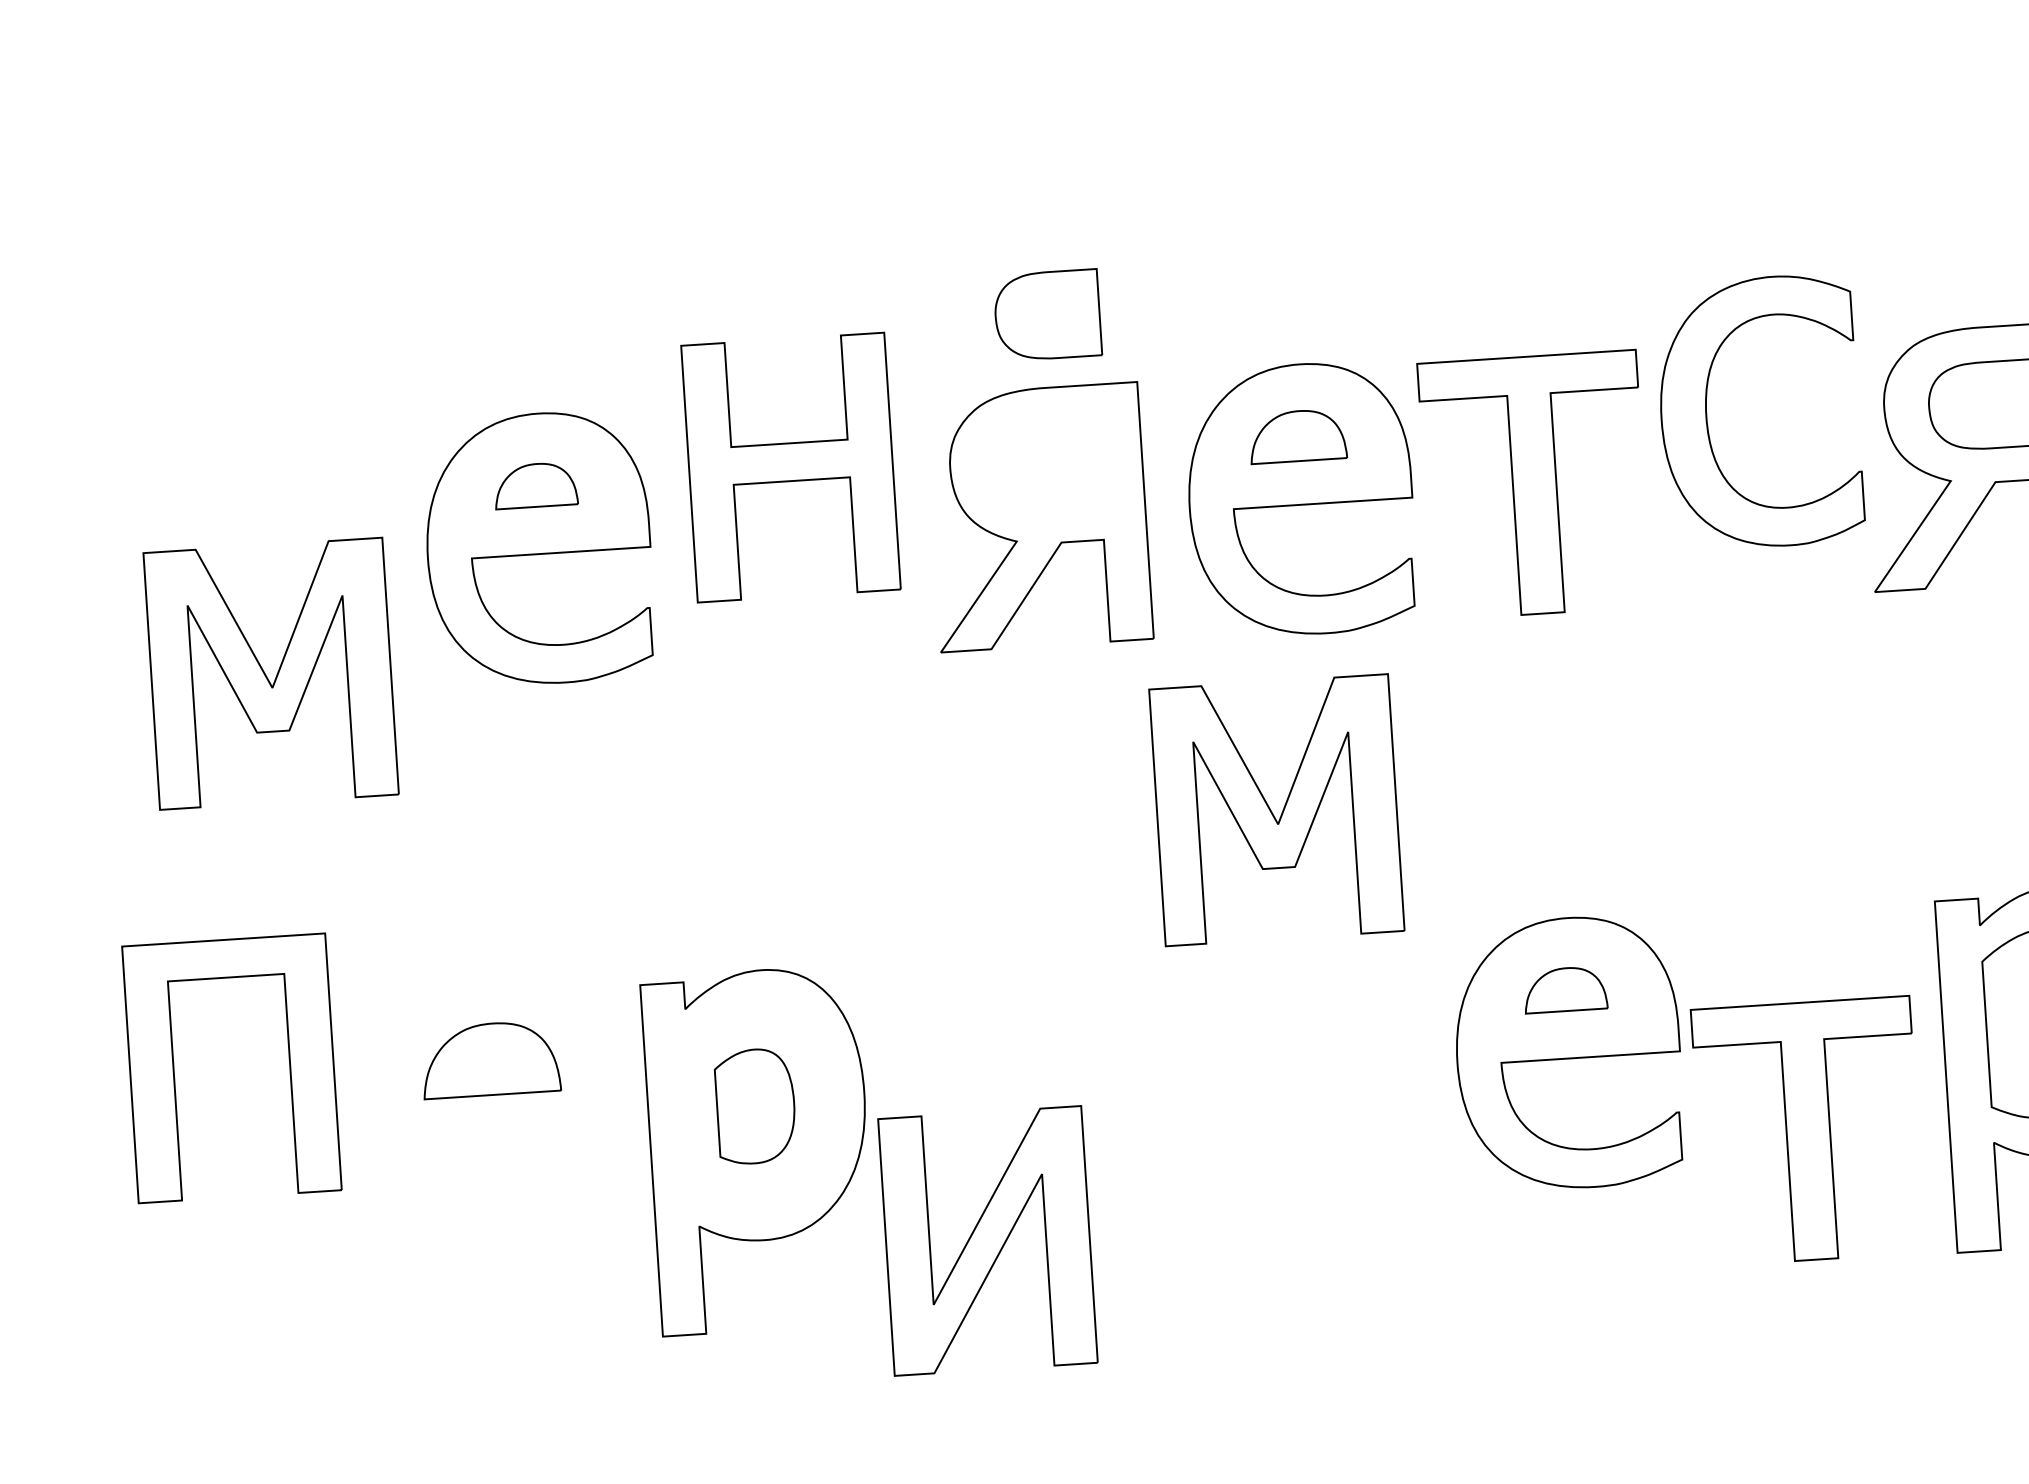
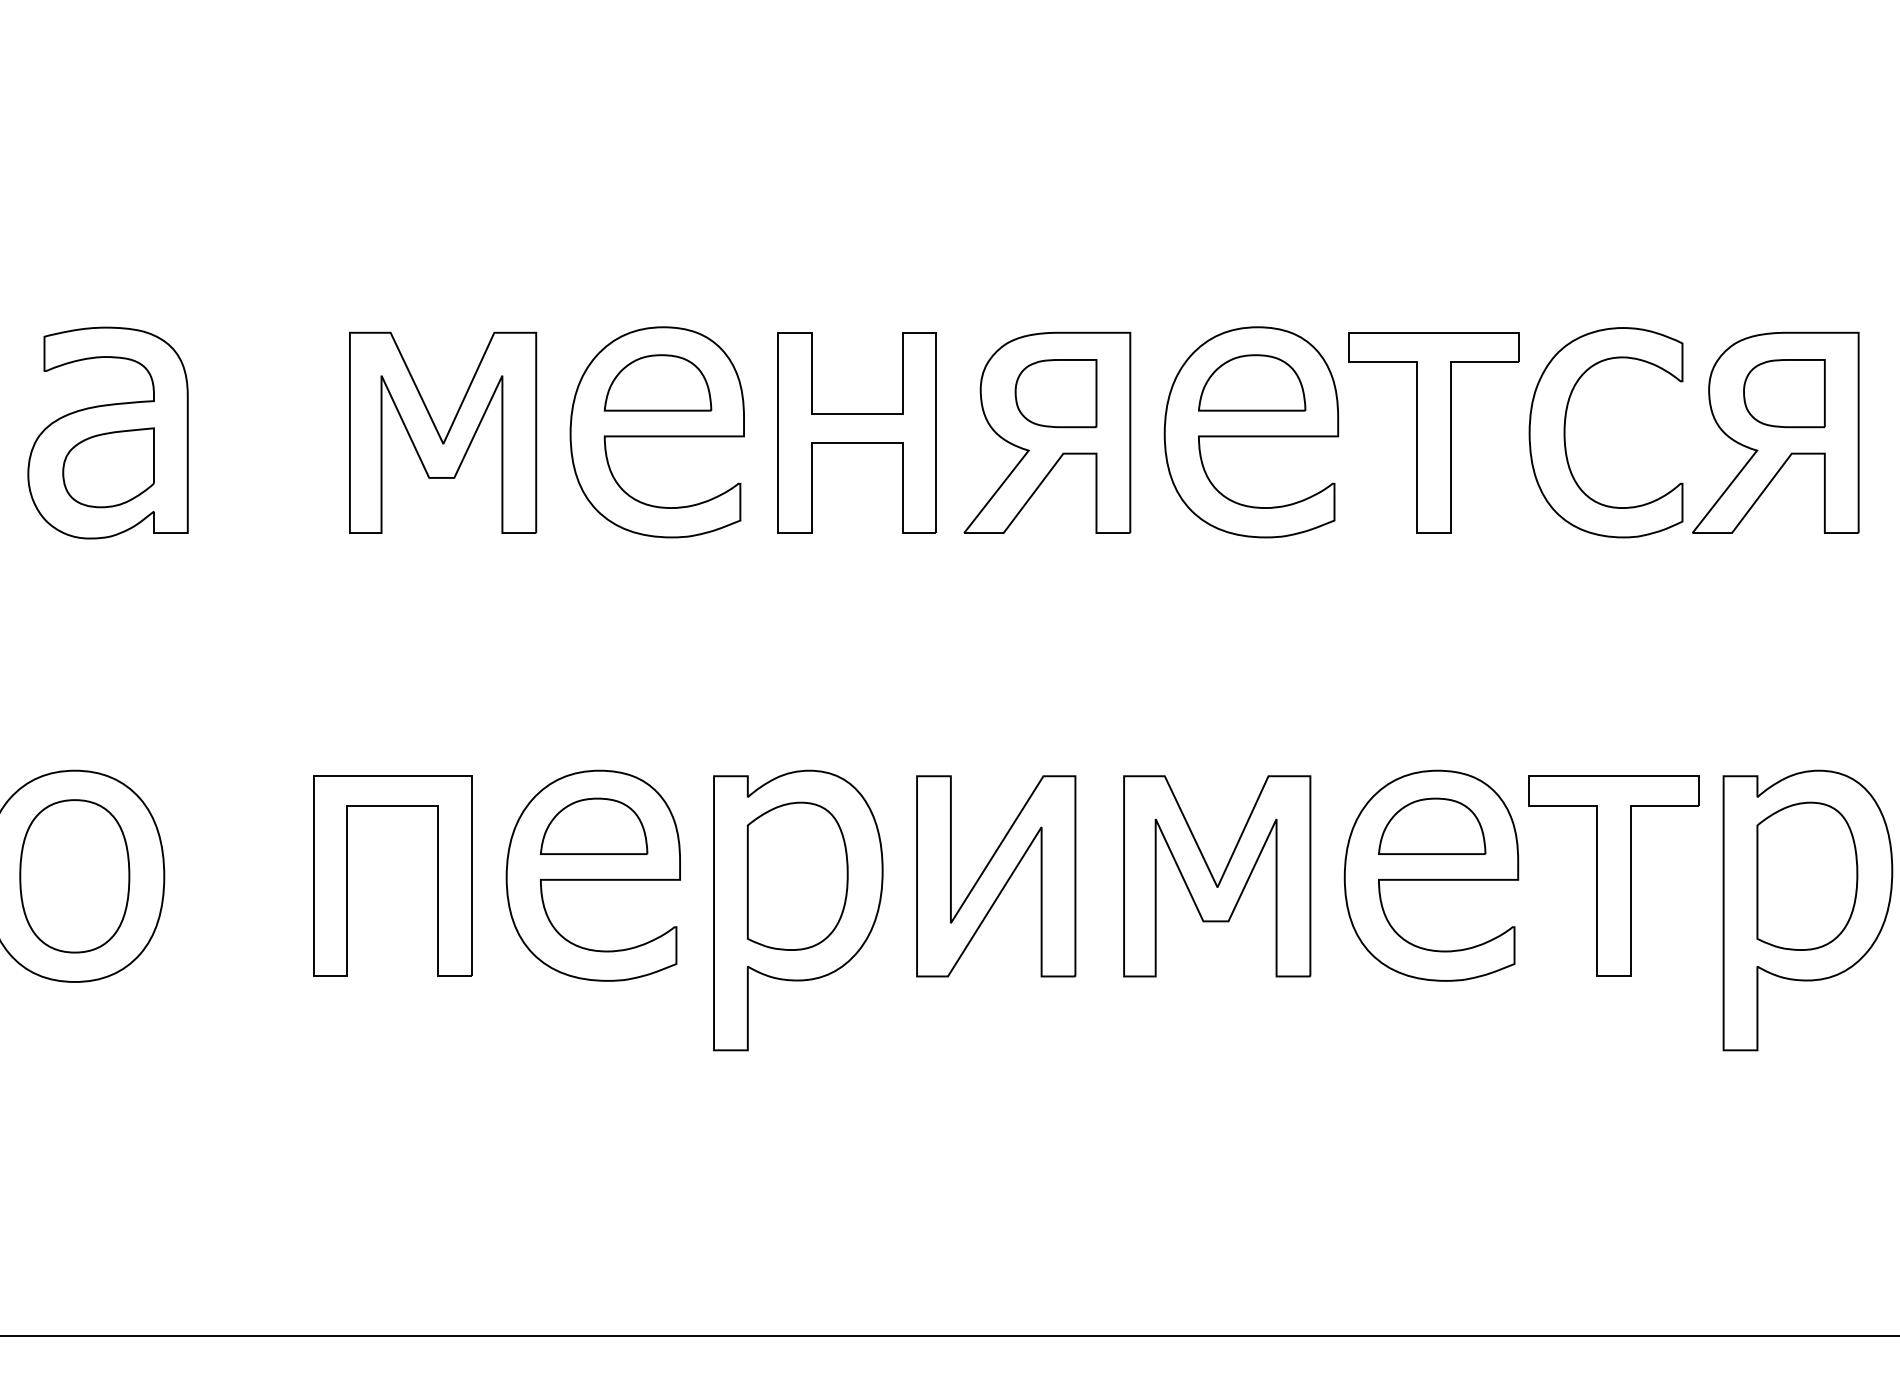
part: (1046, 315) -> (1055, 393), moved
part: (1707, 415) -> (1565, 432), moved
part: (1298, 435) -> (1252, 382), size x1.43
part: (790, 467) -> (856, 432), moved
part: (535, 484) -> (657, 382), size x1.67
part: (271, 673) -> (443, 432), moved
part: (1277, 810) -> (1217, 876), moved
part: (1565, 988) -> (1432, 825), size x1.67
part: (173, 1071) -> (347, 875), moved
part: (755, 1105) -> (797, 875), size x1.67
part: (492, 1122) -> (592, 875), added
part: (1807, 1130) -> (1613, 875), moved
part: (988, 1241) -> (996, 876), moved

